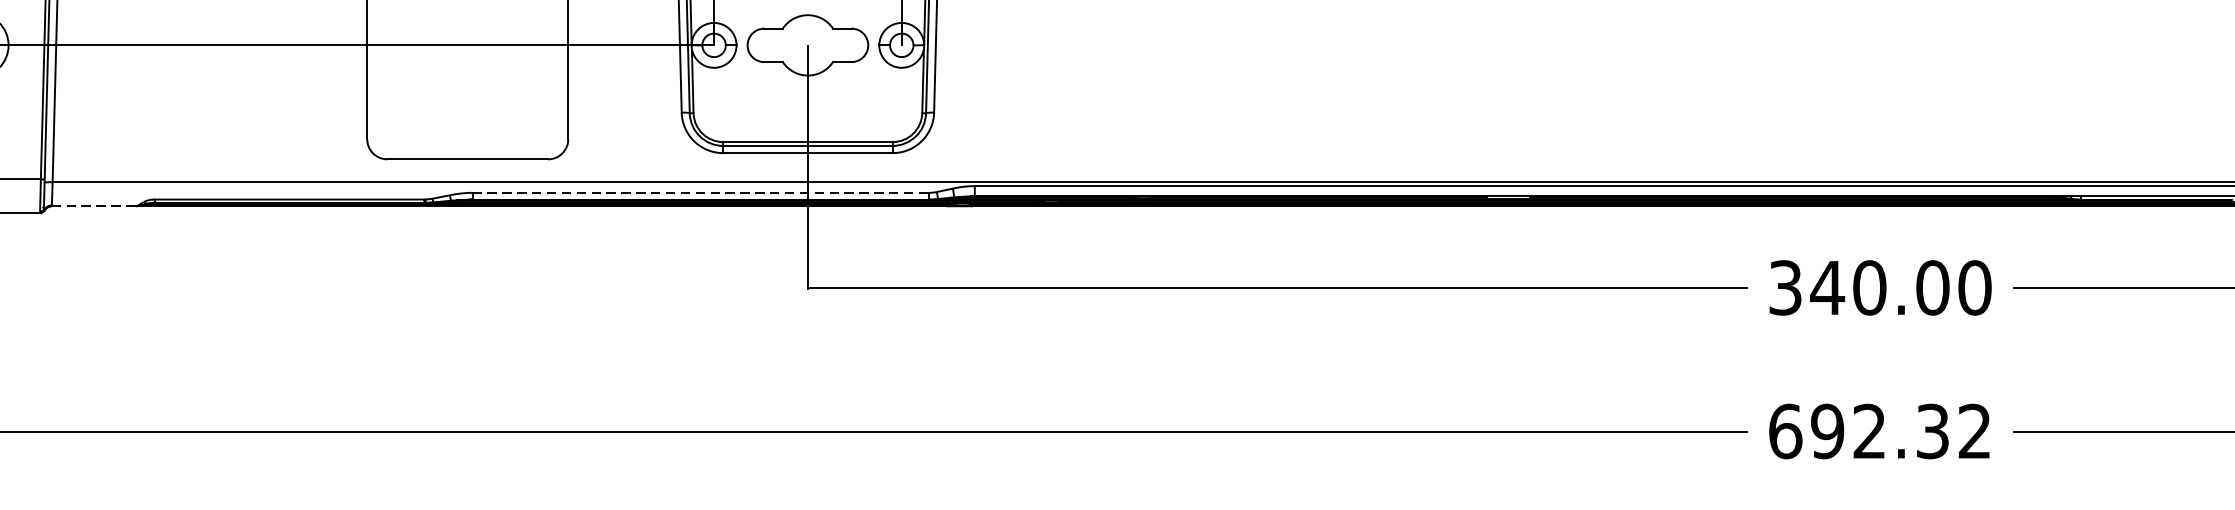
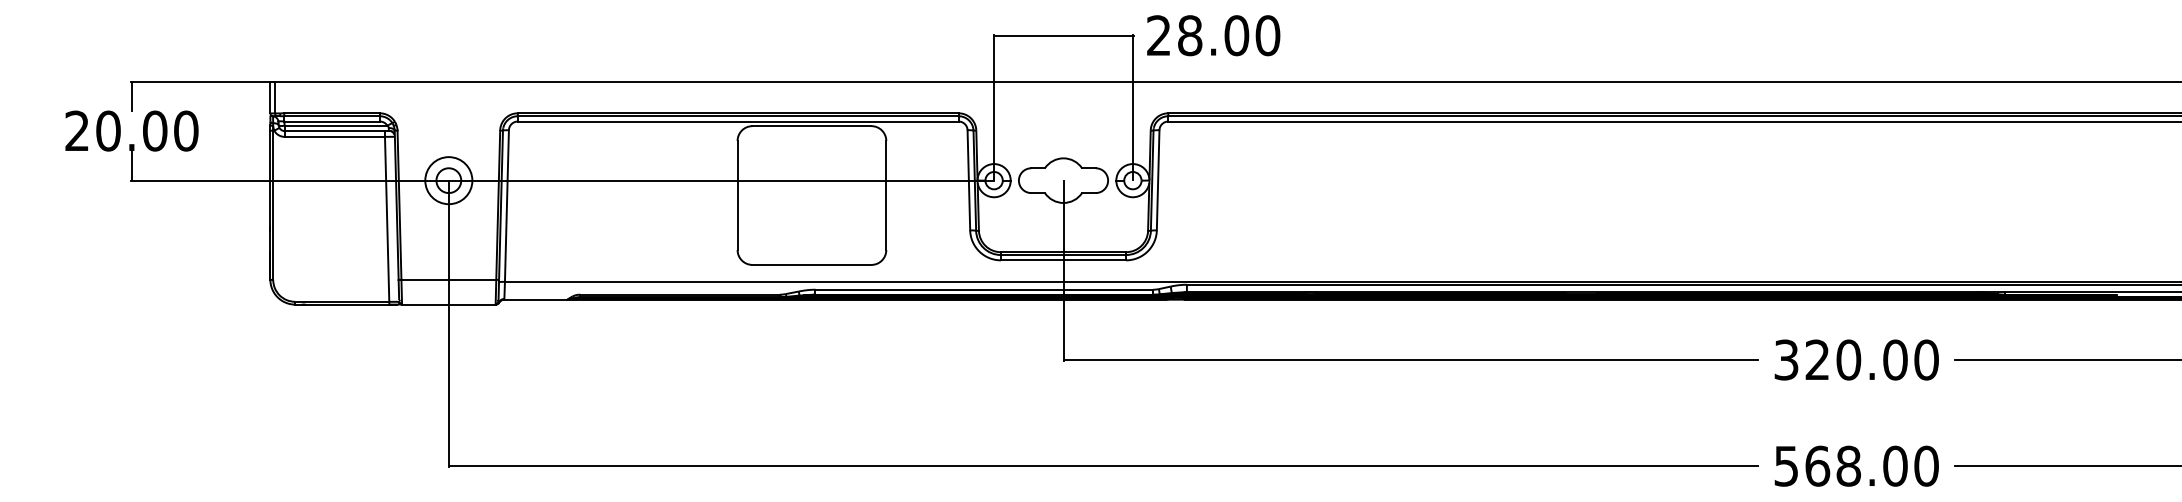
line: (701, 192) -> (984, 289), dashed -> solid
line: (95, 206) -> (536, 299), dashed -> solid
text: (1827, 287) -> (1817, 359), 340.00 -> 320.00
text: (1880, 430) -> (1856, 465), 692.32 -> 568.00

